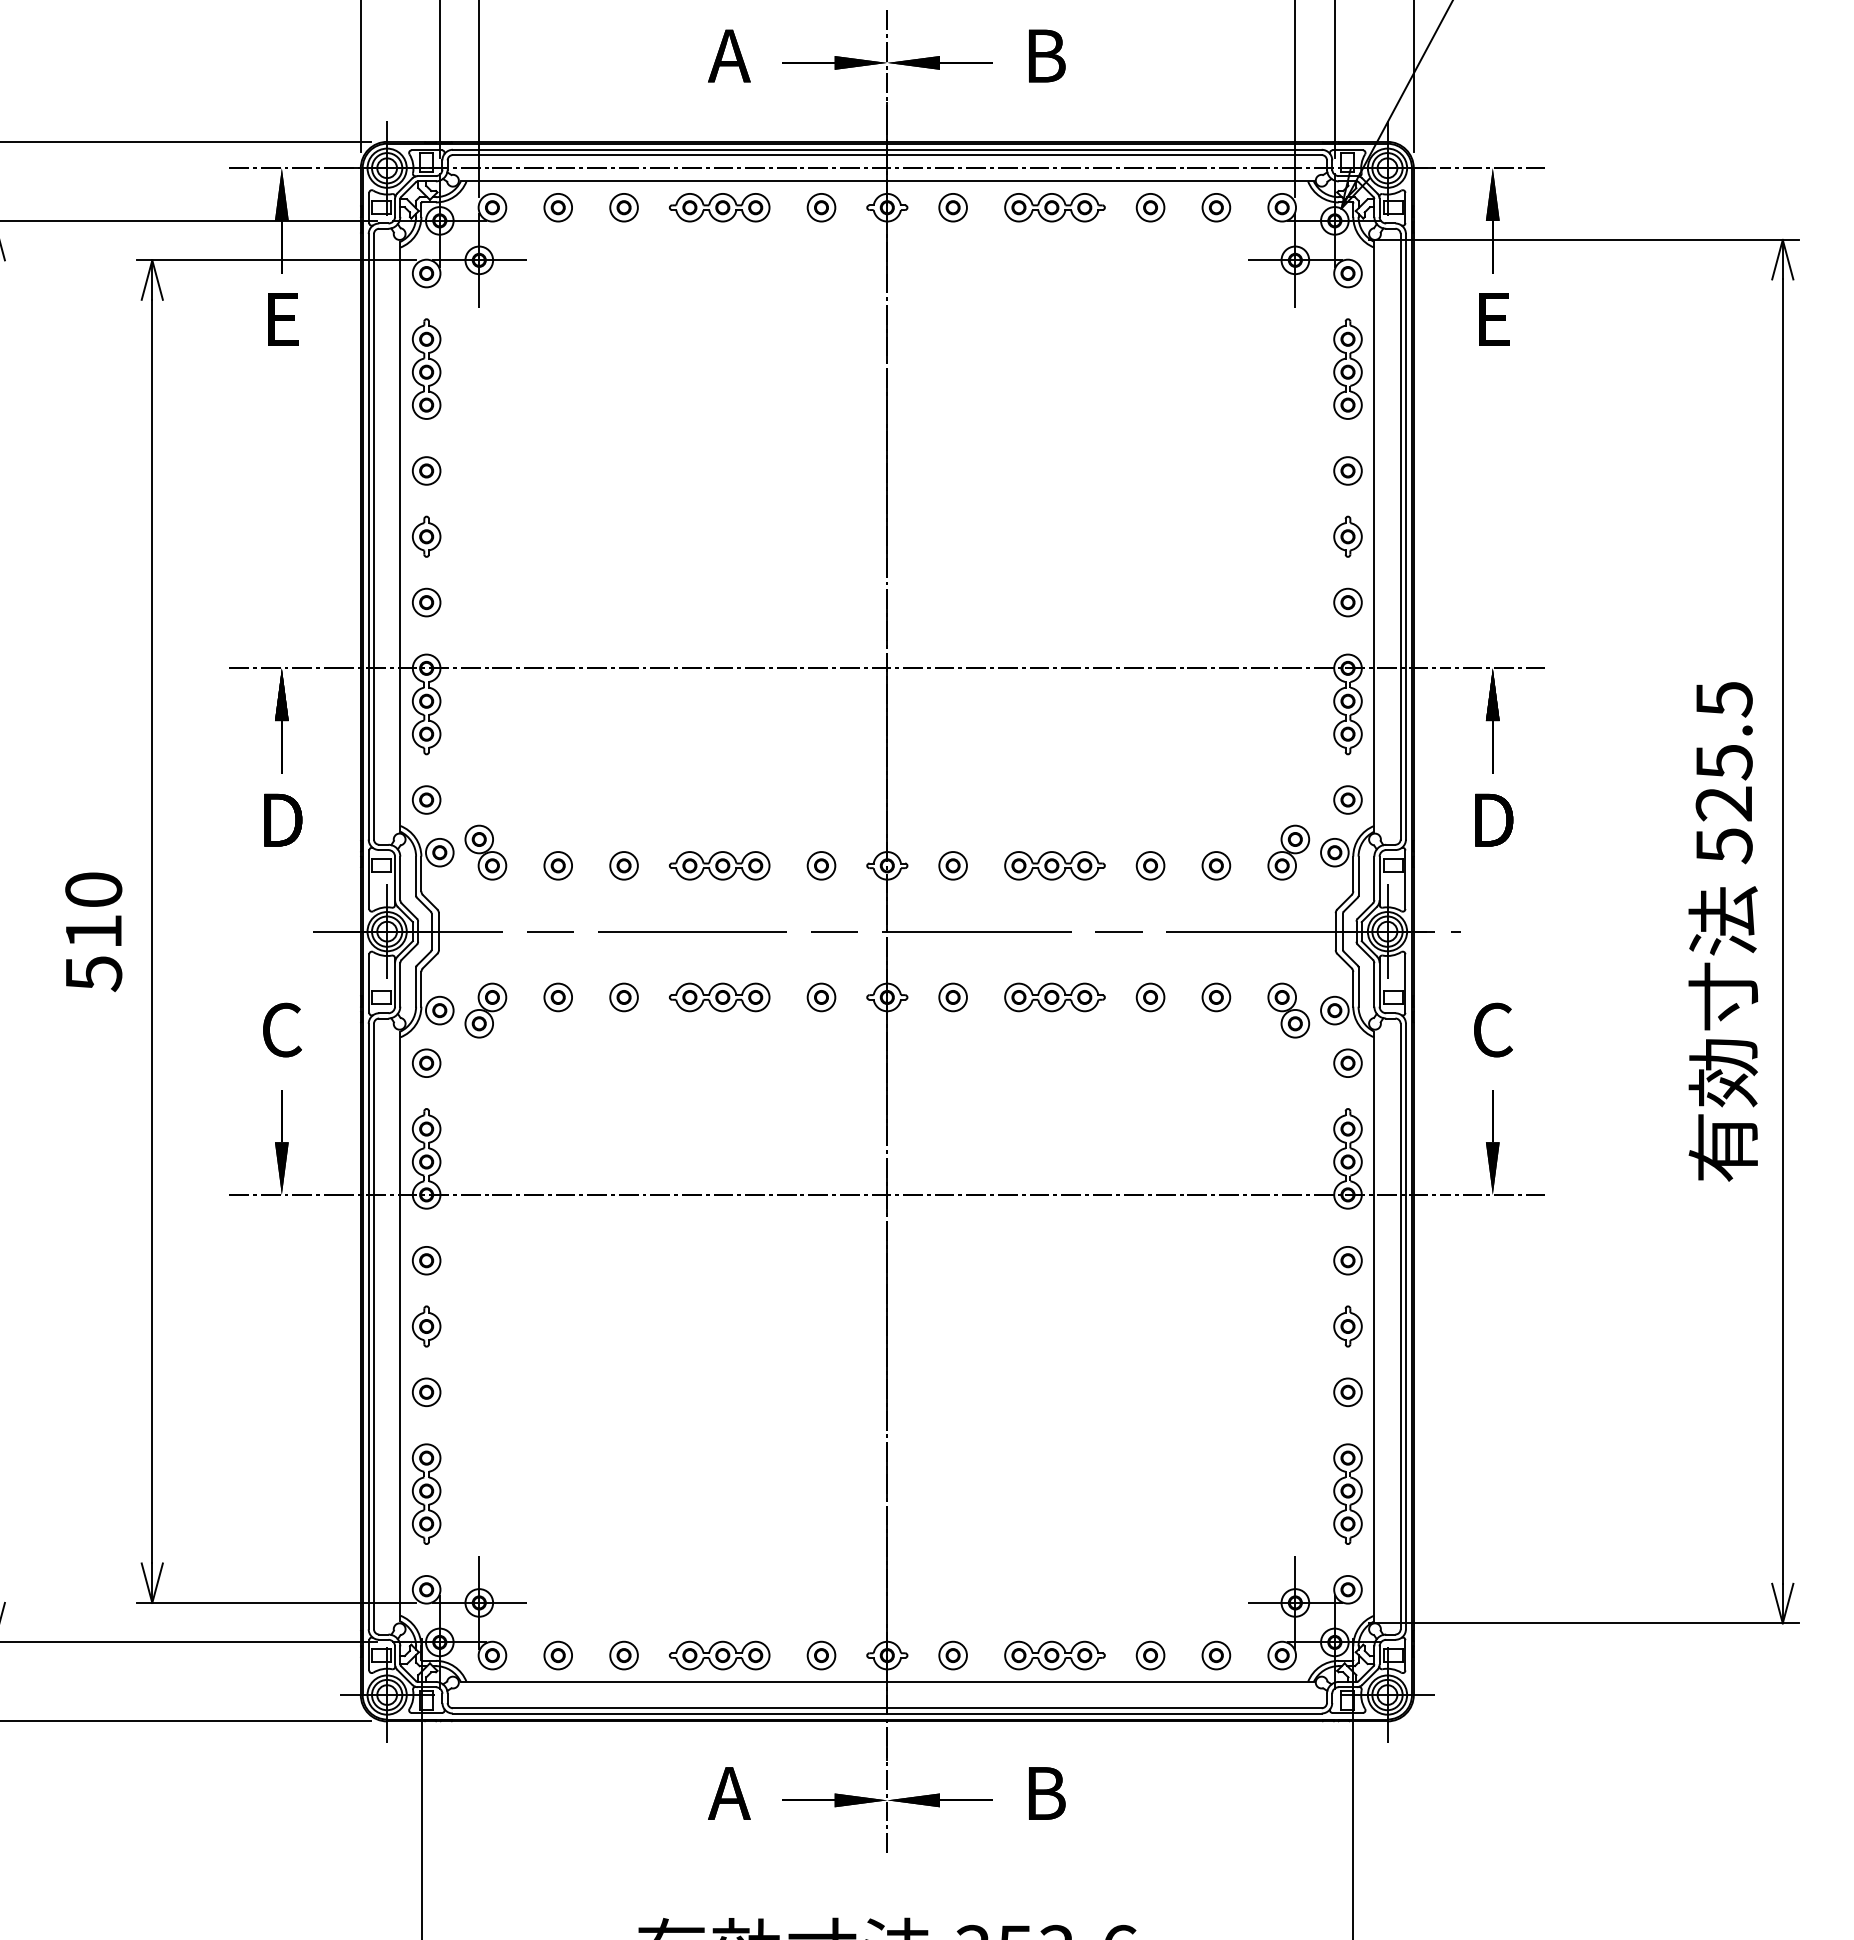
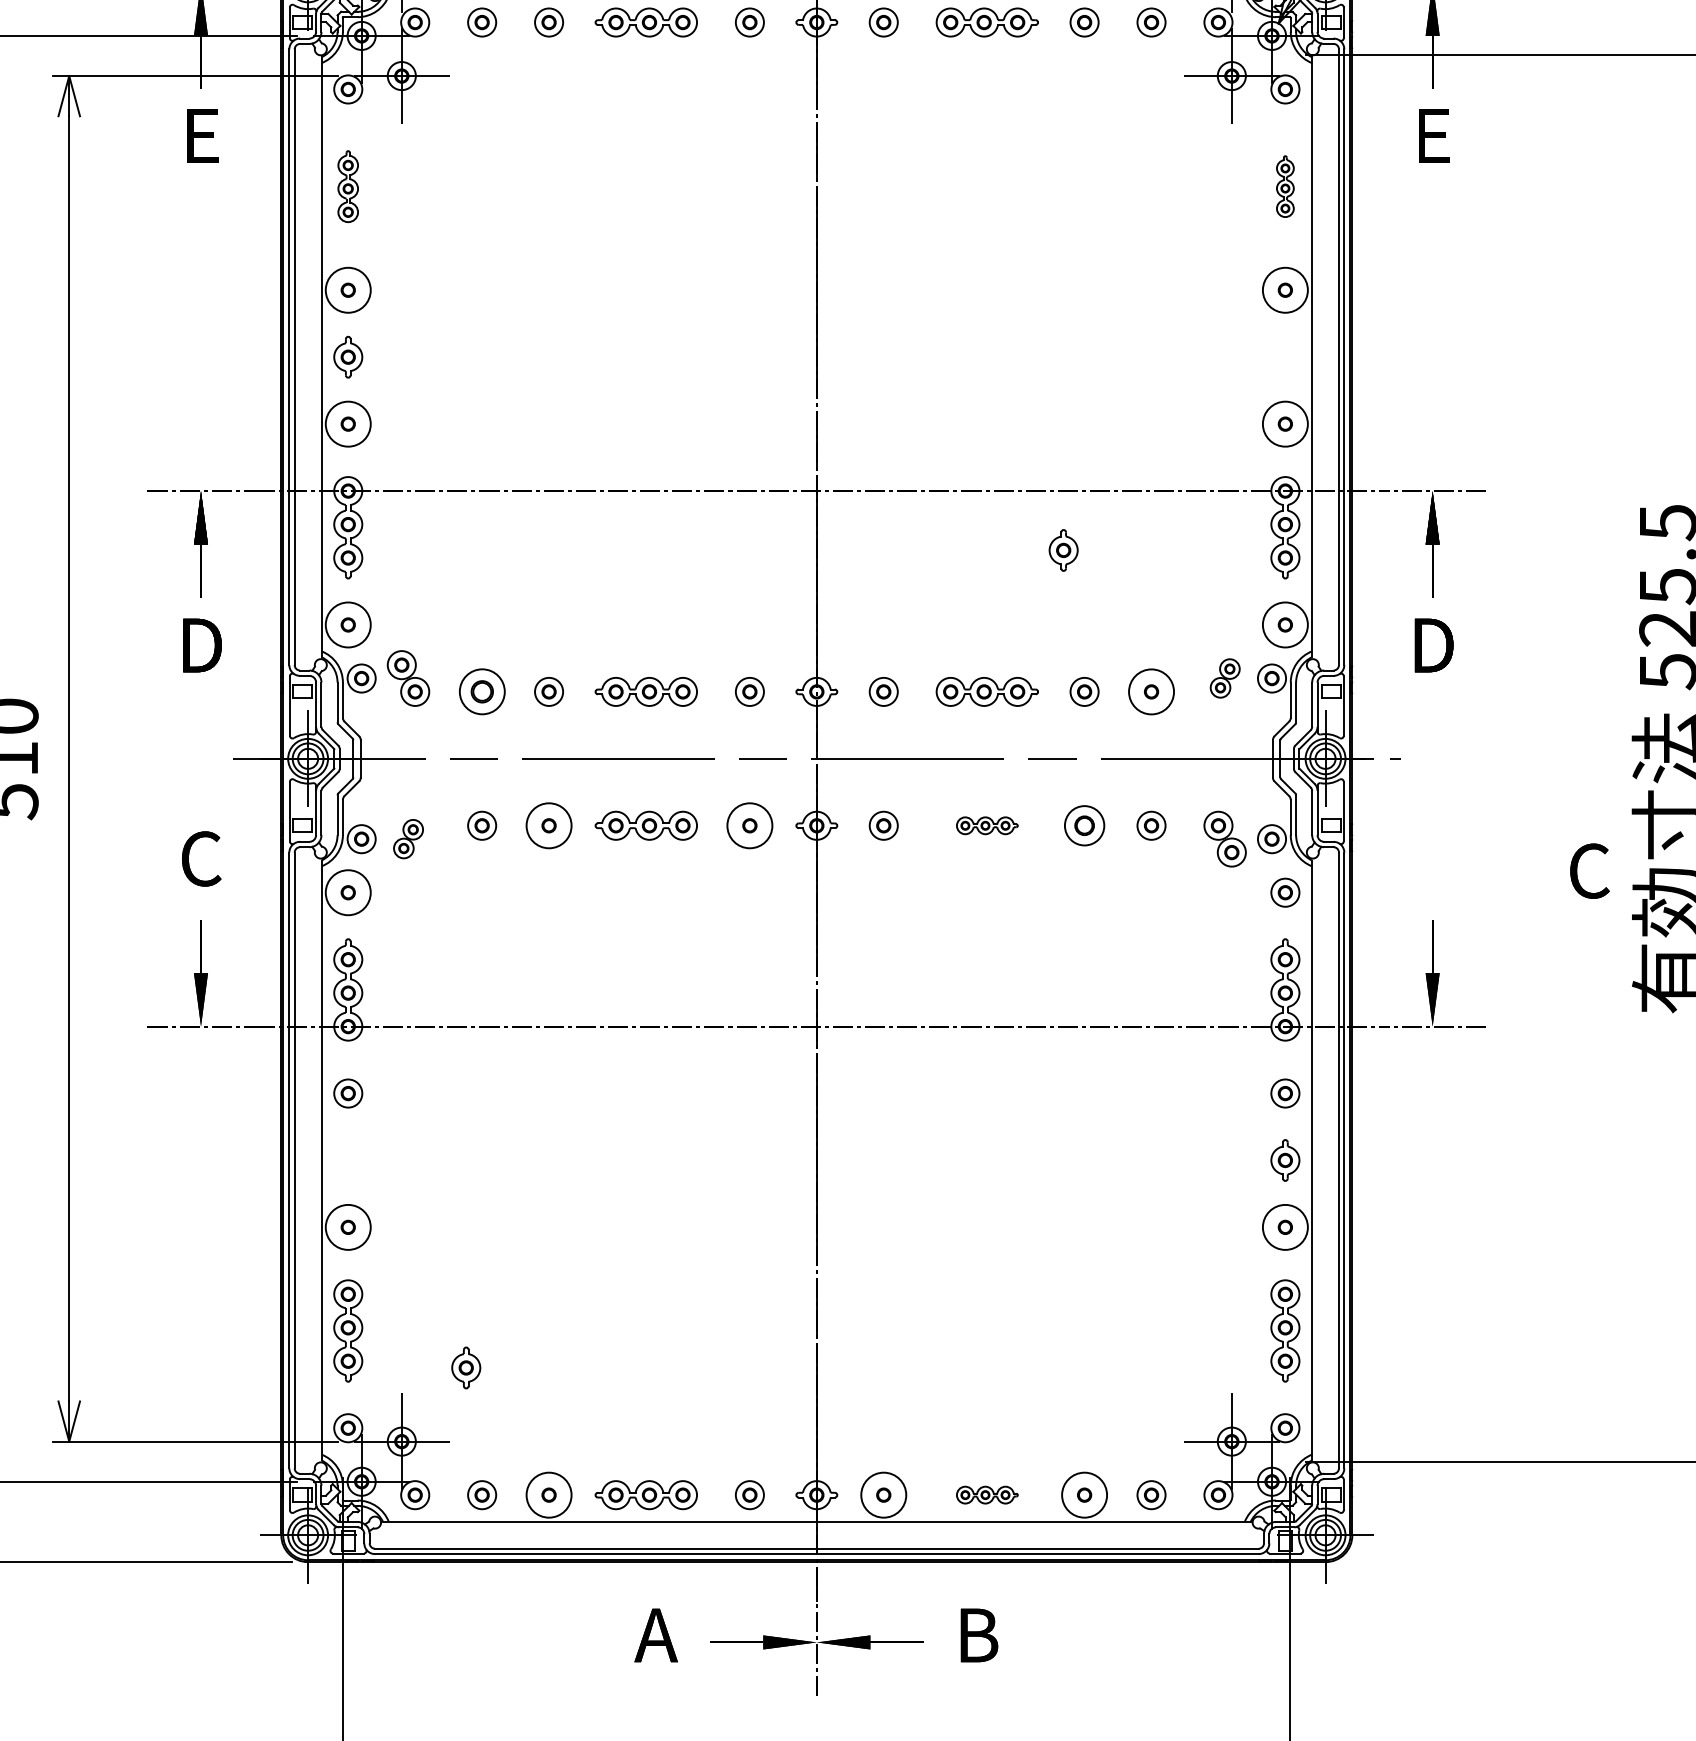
part: (426, 368) -> (348, 186), size x0.7
part: (1347, 368) -> (1284, 186), size x0.6
circle: (426, 470) -> (348, 289), size x1.6
circle: (1347, 470) -> (1284, 289), size x1.6
part: (1347, 536) -> (1063, 550), moved
circle: (426, 602) -> (348, 424), size x1.6
circle: (1347, 602) -> (1284, 424), size x1.6
circle: (426, 799) -> (348, 624), size x1.6
circle: (1347, 799) -> (1284, 624), size x1.6
part: (1288, 852) -> (1224, 678), size x0.7
part: (557, 865) -> (481, 691), size x1.6
circle: (1216, 865) -> (1151, 691), size x1.6
circle: (623, 997) -> (548, 825), size x1.6
circle: (821, 997) -> (749, 825), size x1.6
part: (1054, 997) -> (986, 825), size x0.6
part: (1150, 997) -> (1084, 825), size x1.4
part: (485, 1010) -> (408, 839), size x0.7
text: (1493, 1029) -> (1590, 870), moved
circle: (426, 1063) -> (348, 892), size x1.6
part: (426, 1326) -> (466, 1367), moved
circle: (426, 1392) -> (348, 1227), size x1.6
circle: (1347, 1392) -> (1284, 1227), size x1.6
circle: (623, 1655) -> (548, 1495), size x1.6
circle: (952, 1655) -> (883, 1495), size x1.6
part: (1054, 1655) -> (986, 1495), size x0.6
circle: (1150, 1655) -> (1084, 1495), size x1.6

